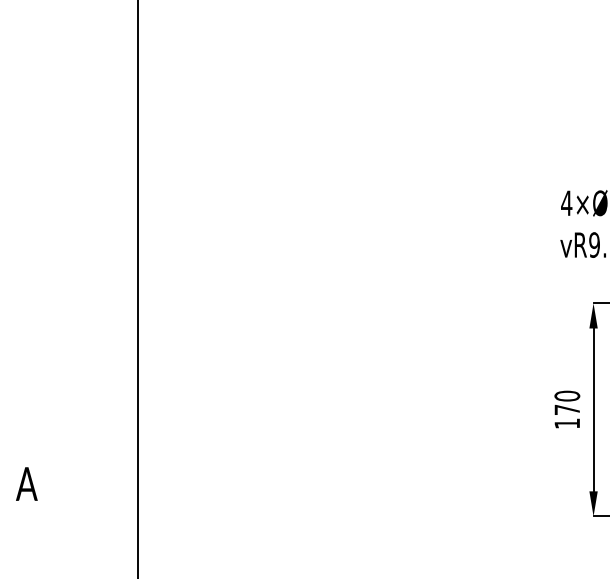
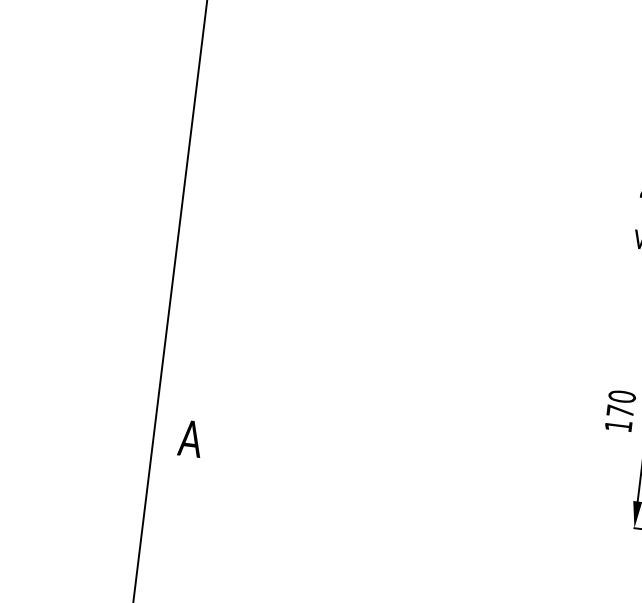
text: (26, 483) -> (190, 438), moved

